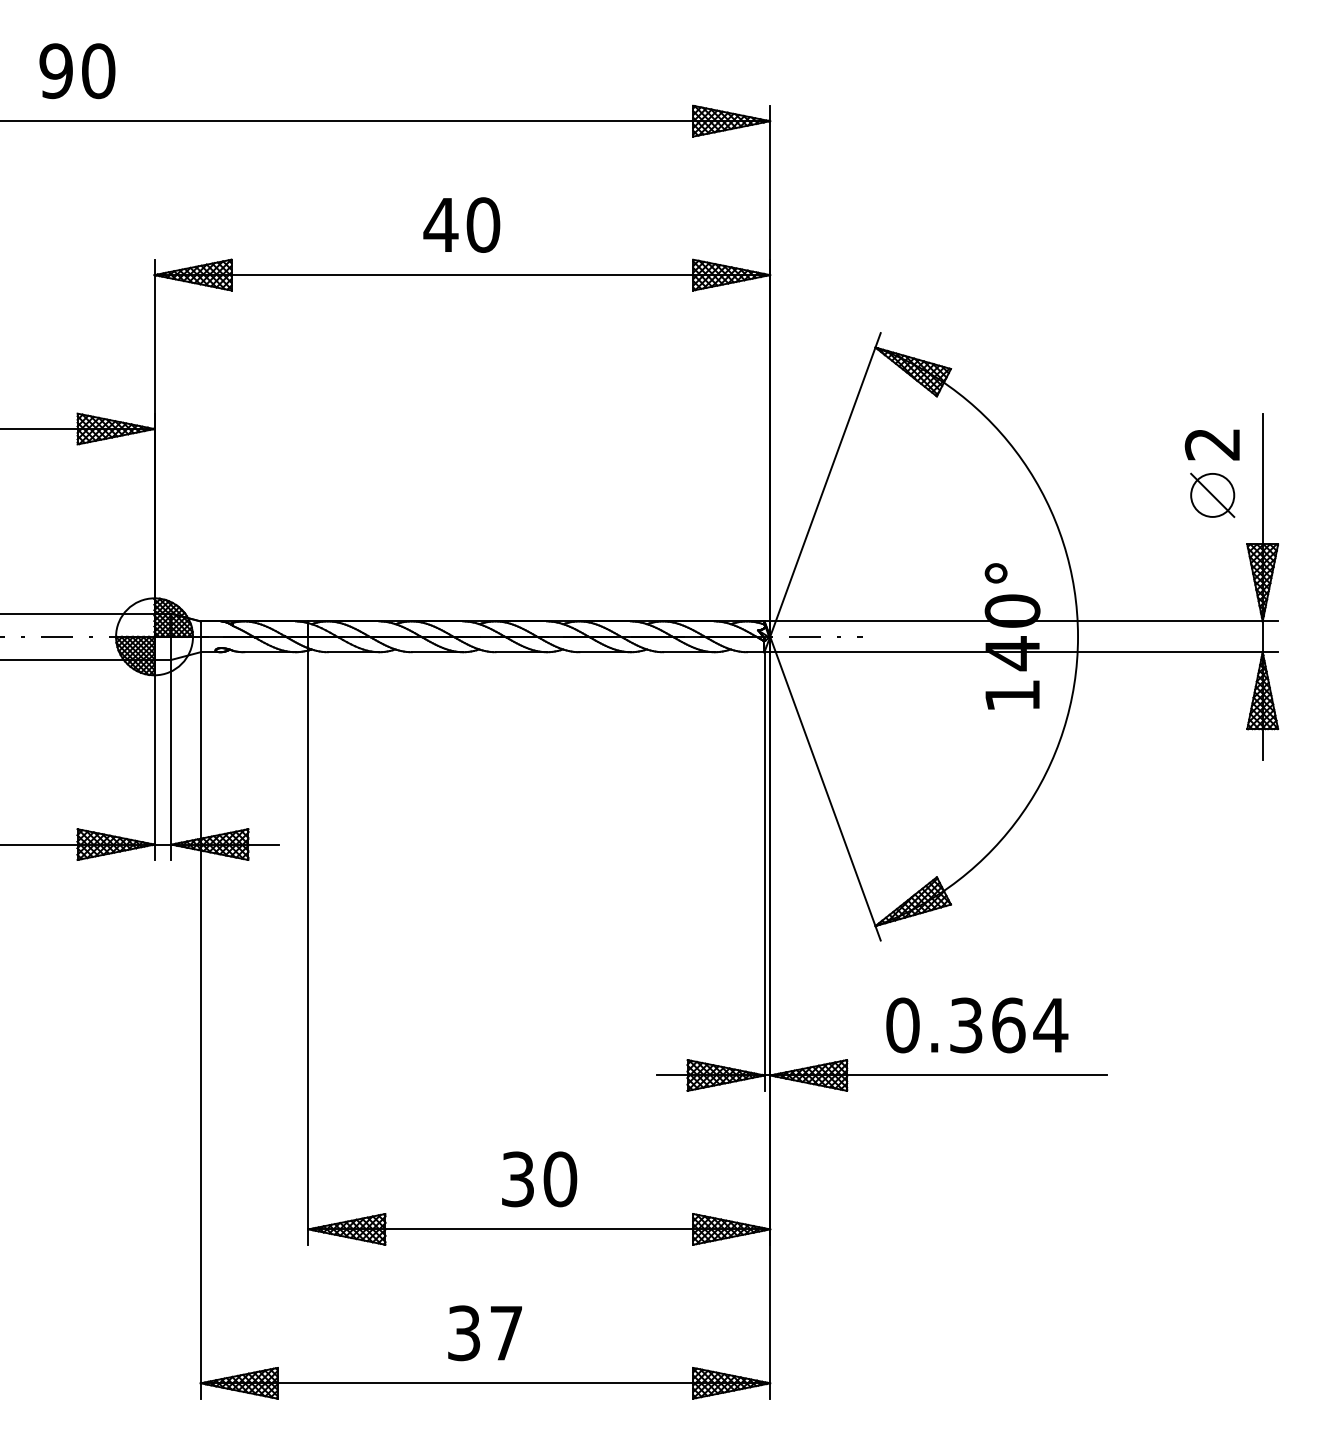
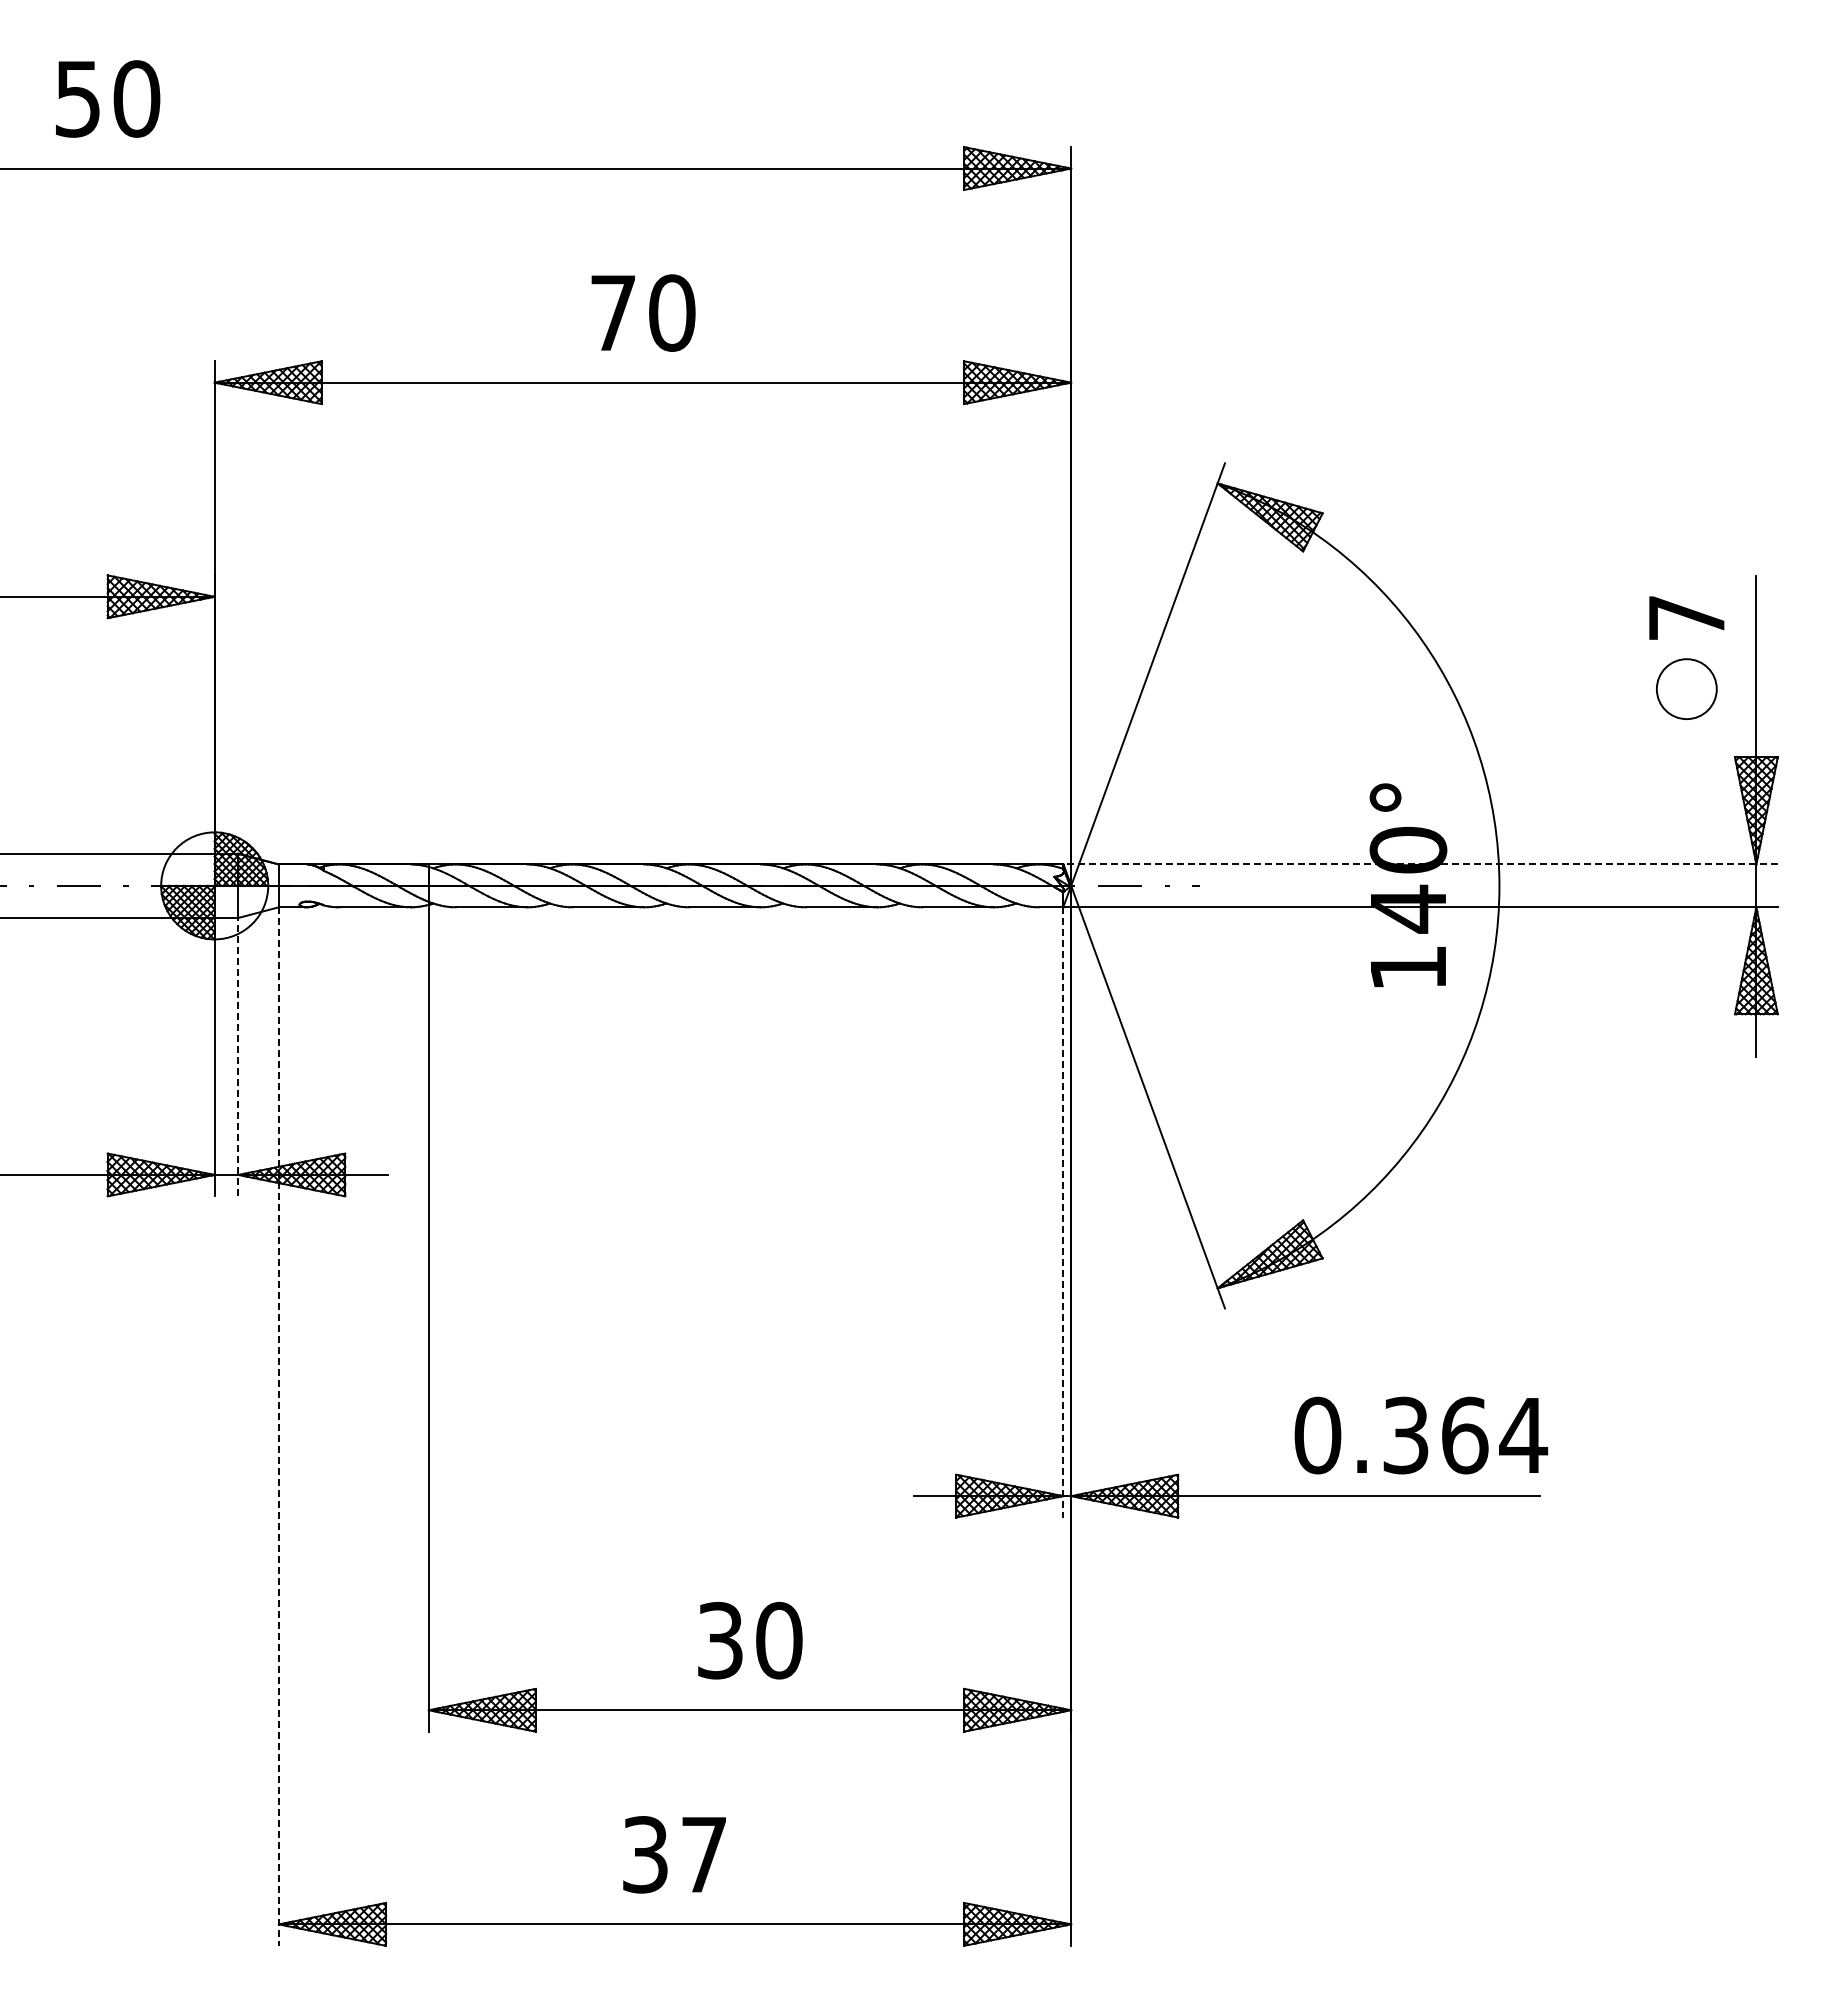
text: (55, 70) -> (77, 98), 90 -> 50
text: (440, 224) -> (612, 312), 40 -> 70
text: (1212, 444) -> (1686, 618), 2 -> 7
line: (1212, 495) -> (1686, 689), removed
line: (1021, 621) -> (1420, 864), solid -> dashed
line: (171, 759) -> (238, 1056), solid -> dashed
line: (764, 871) -> (1063, 1212), solid -> dashed
text: (977, 1025) -> (1421, 1435), moved
line: (200, 1026) -> (278, 1427), solid -> dashed

